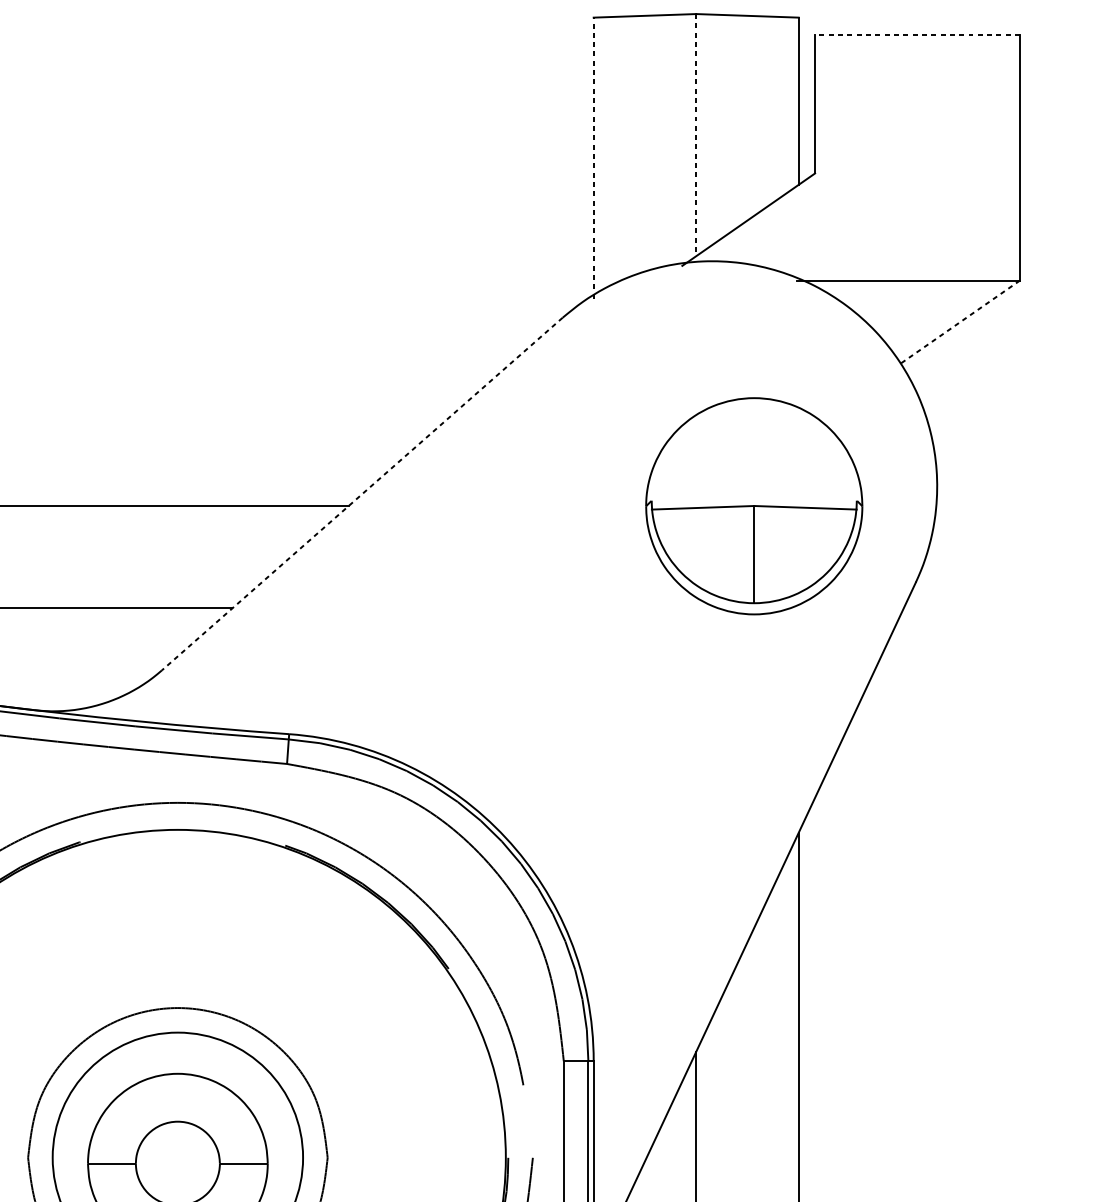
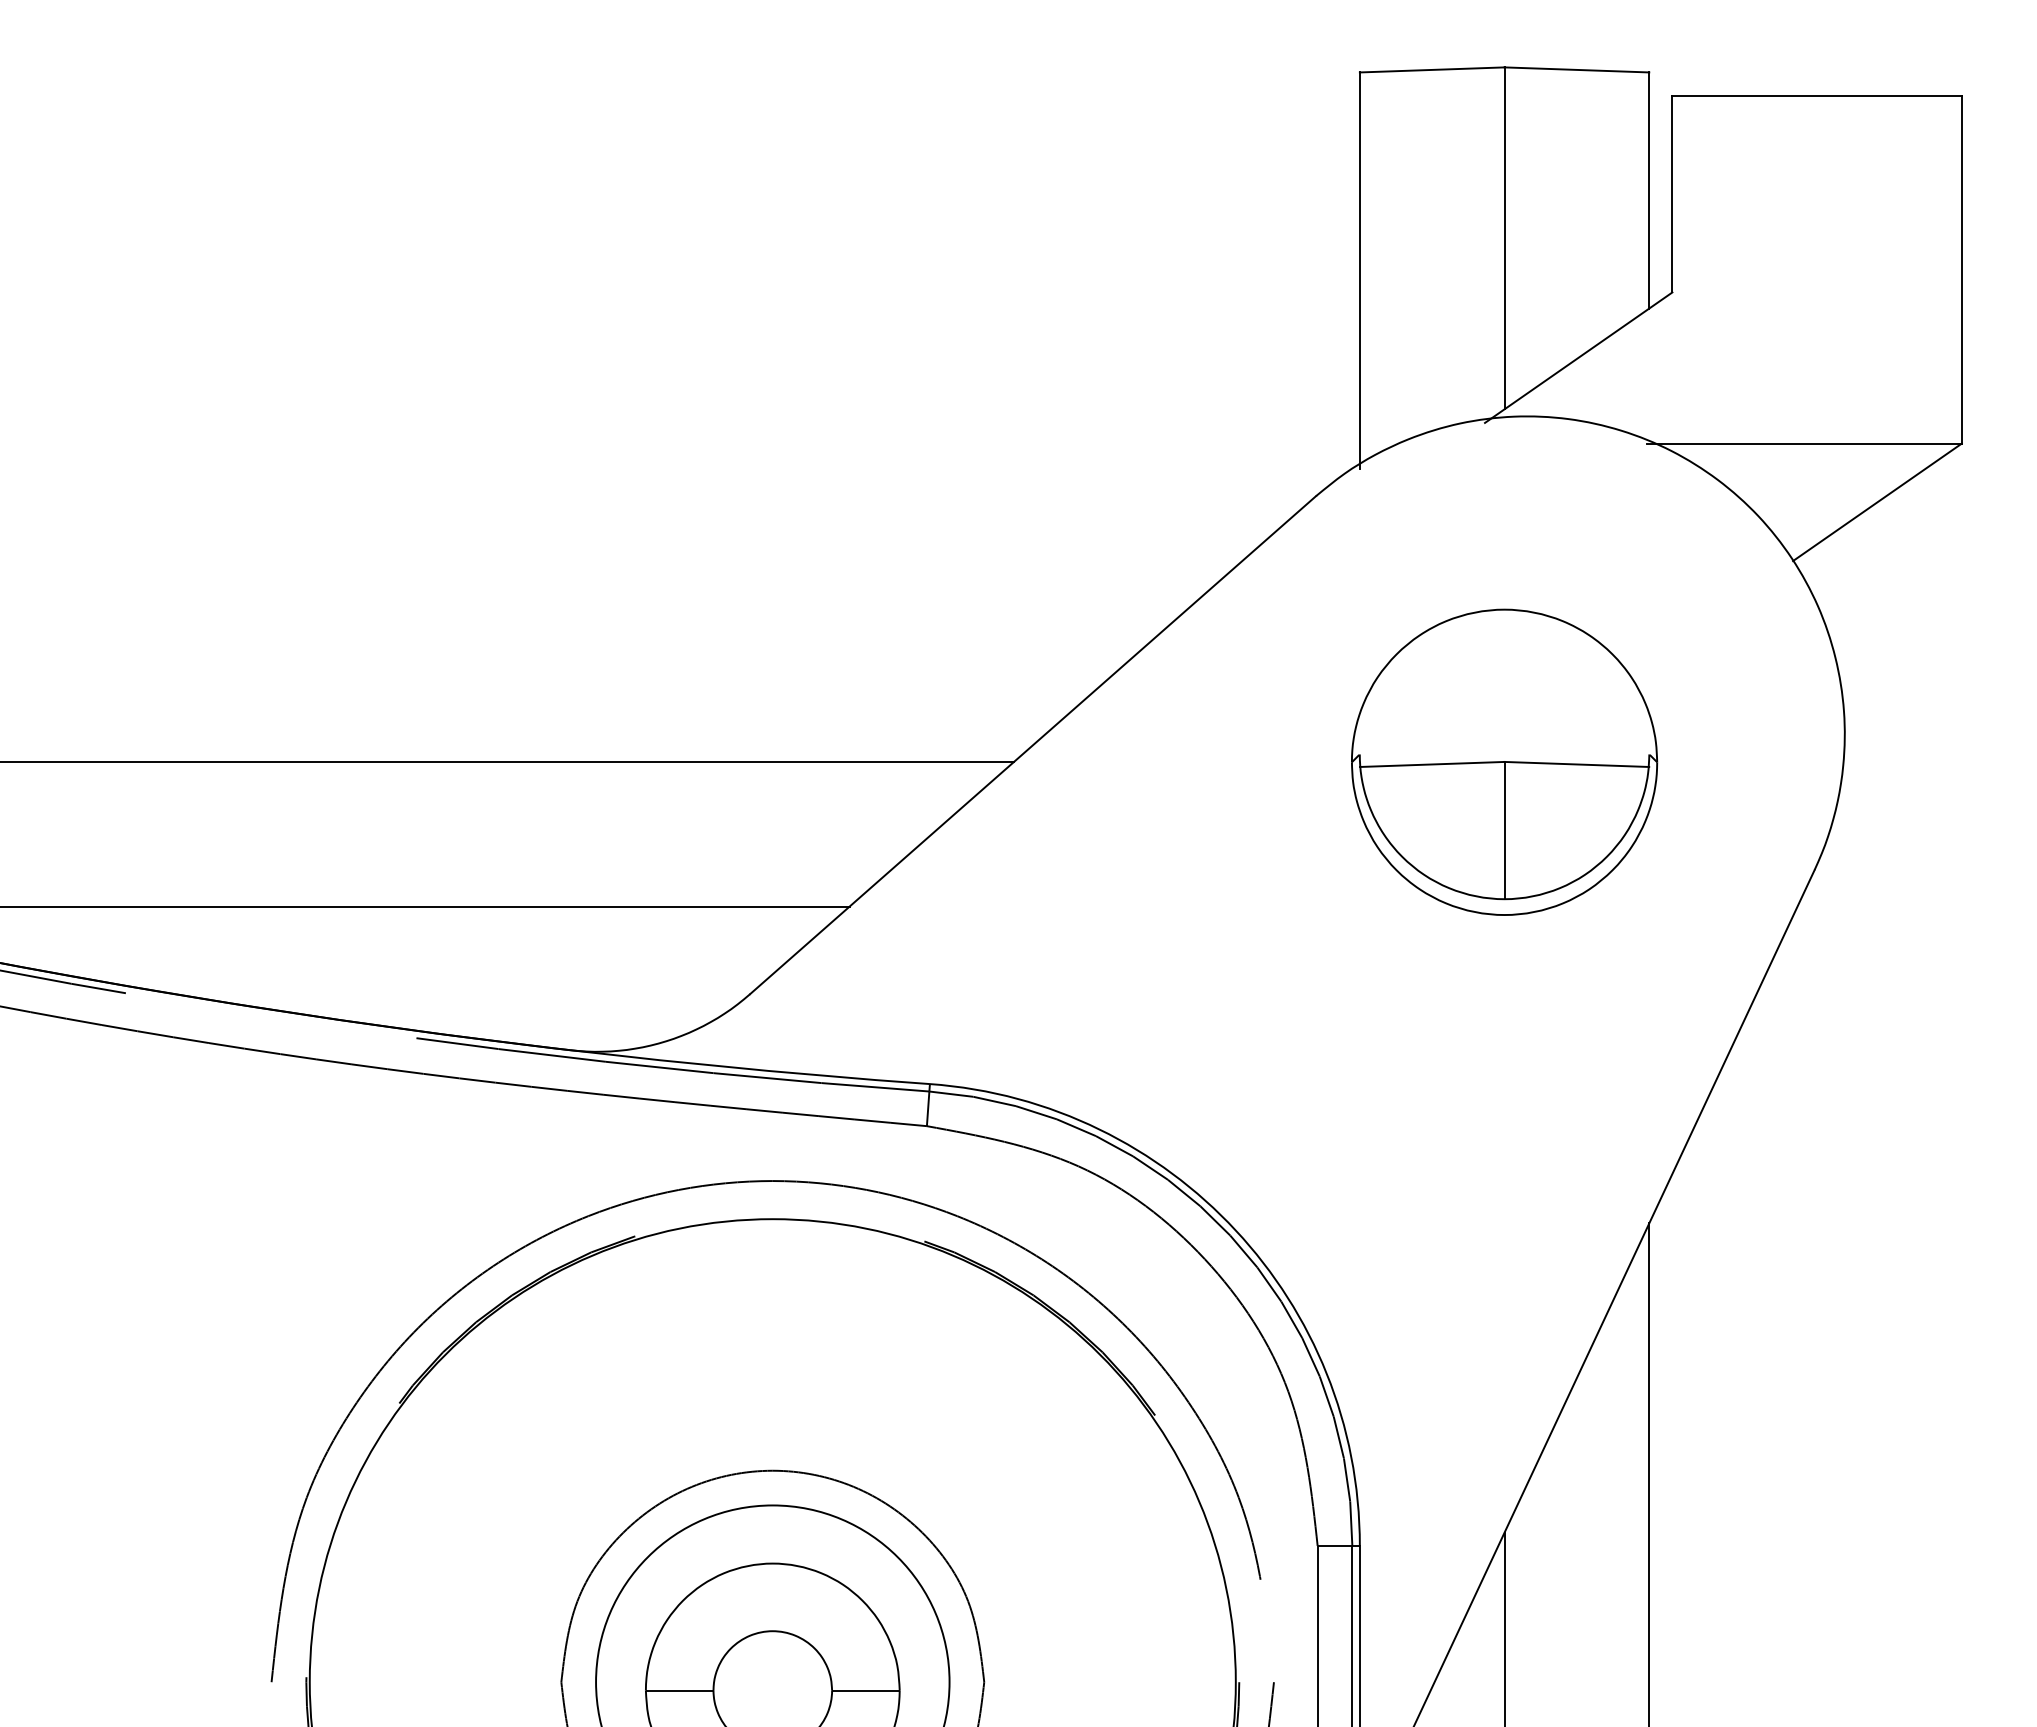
line: (917, 34) -> (1817, 96), dashed -> solid
line: (696, 135) -> (1504, 238), dashed -> solid
line: (593, 157) -> (1359, 270), dashed -> solid
line: (960, 322) -> (1877, 502), dashed -> solid
line: (362, 494) -> (1033, 745), dashed -> solid
part: (754, 505) -> (1504, 761), moved

